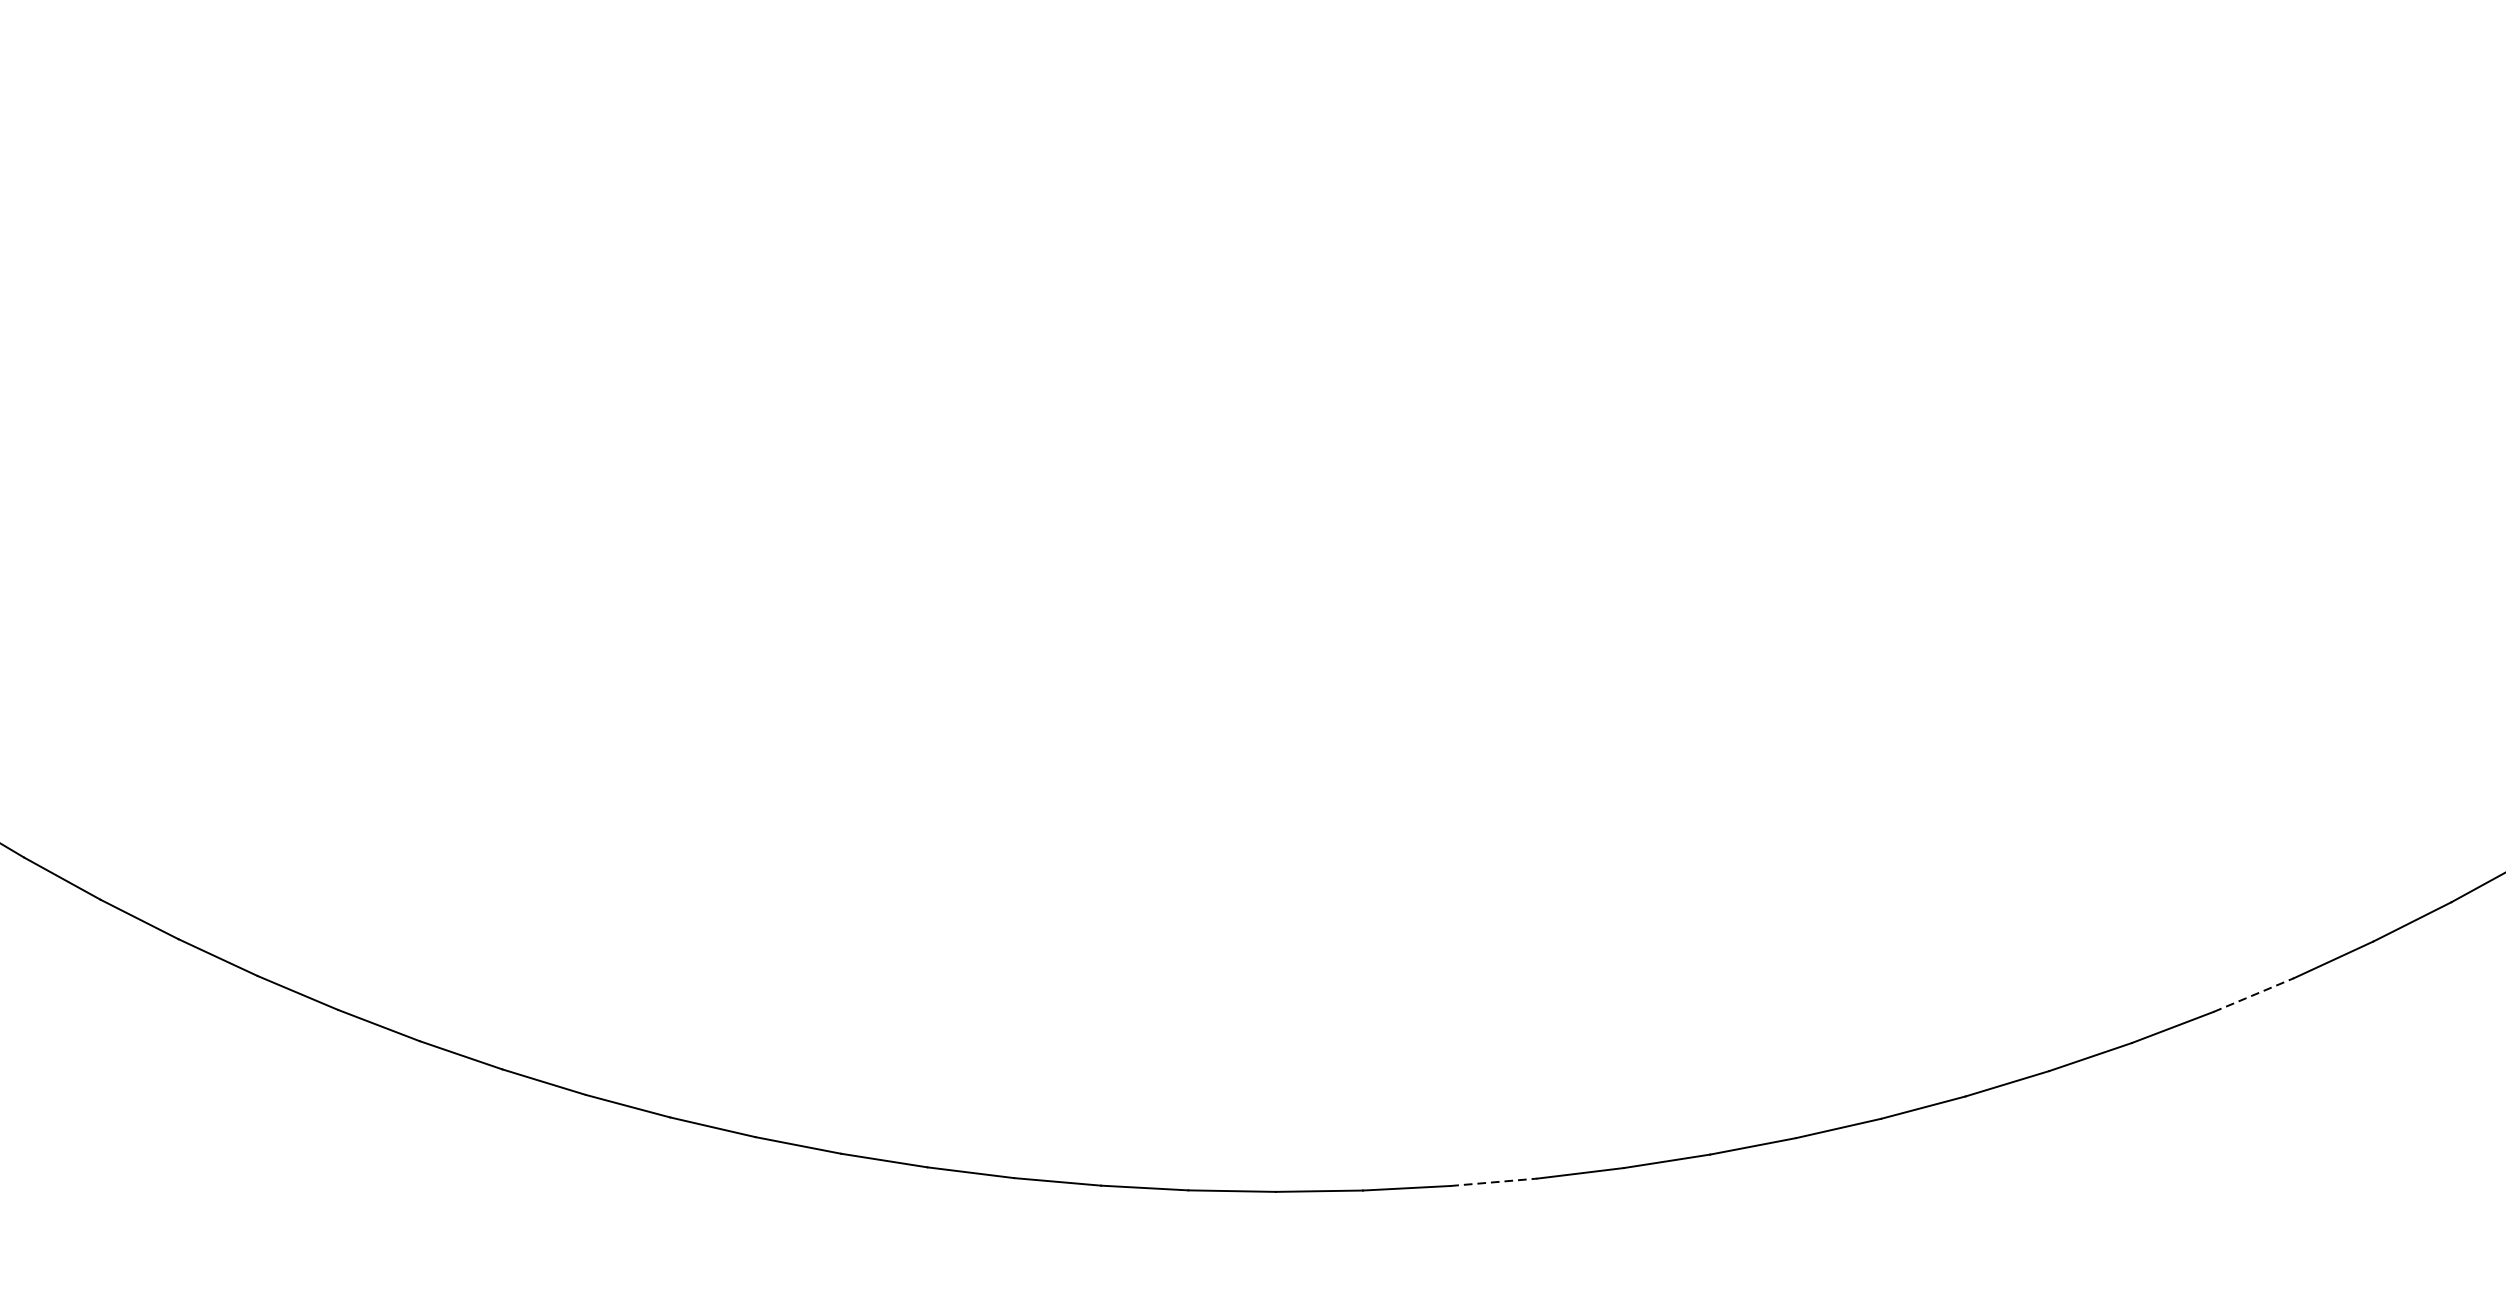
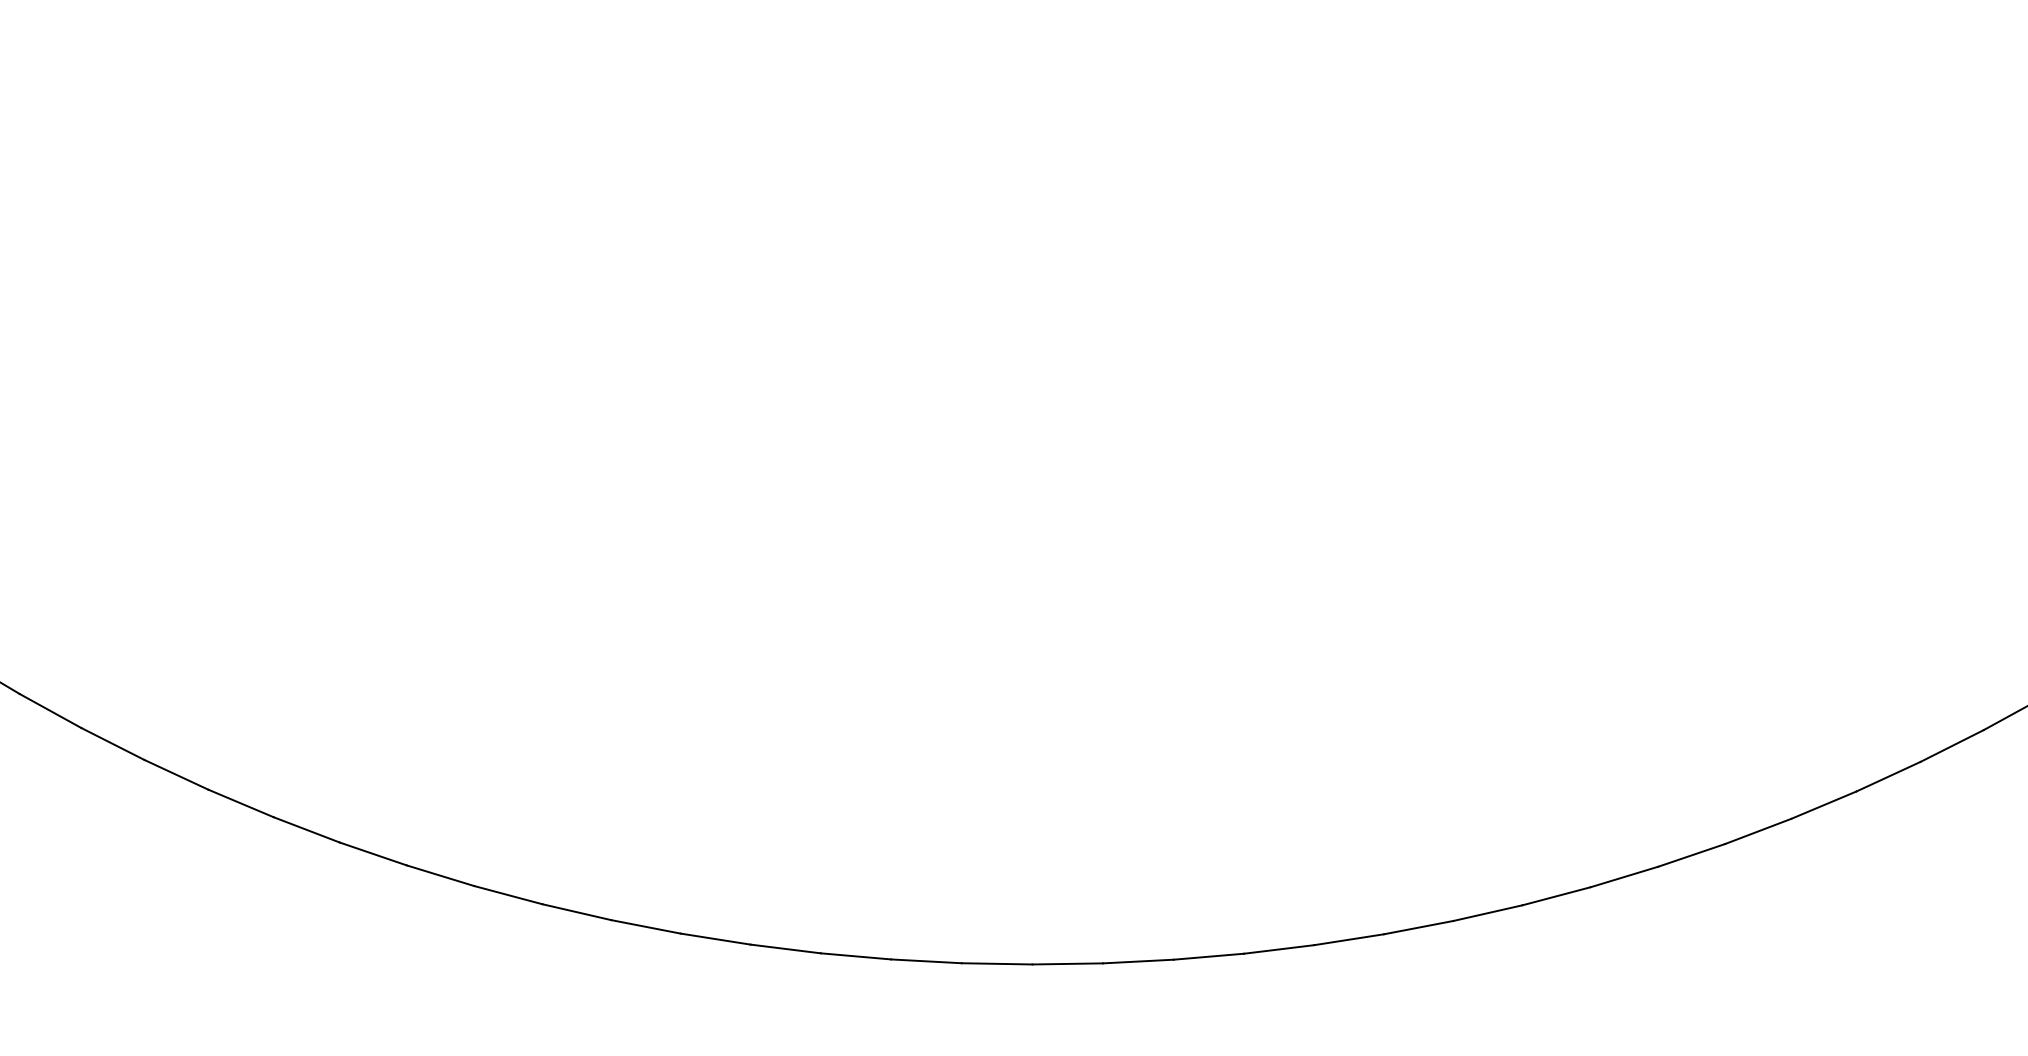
line: (2254, 995) -> (1824, 805), dashed -> solid
line: (1494, 1182) -> (1209, 956), dashed -> solid

